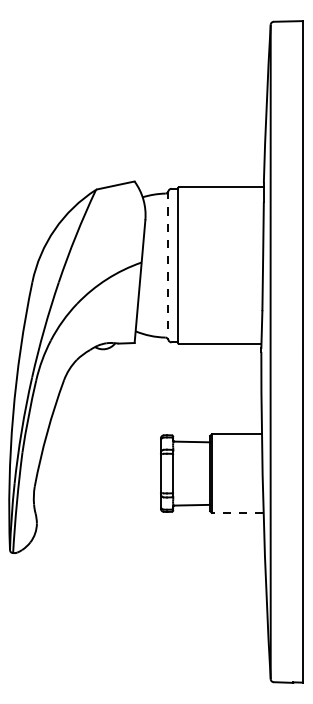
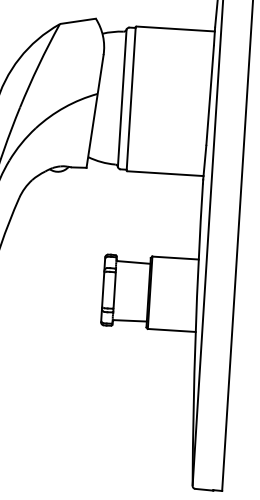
line: (168, 266) -> (122, 99), dashed -> solid
line: (237, 512) -> (171, 330), dashed -> solid

